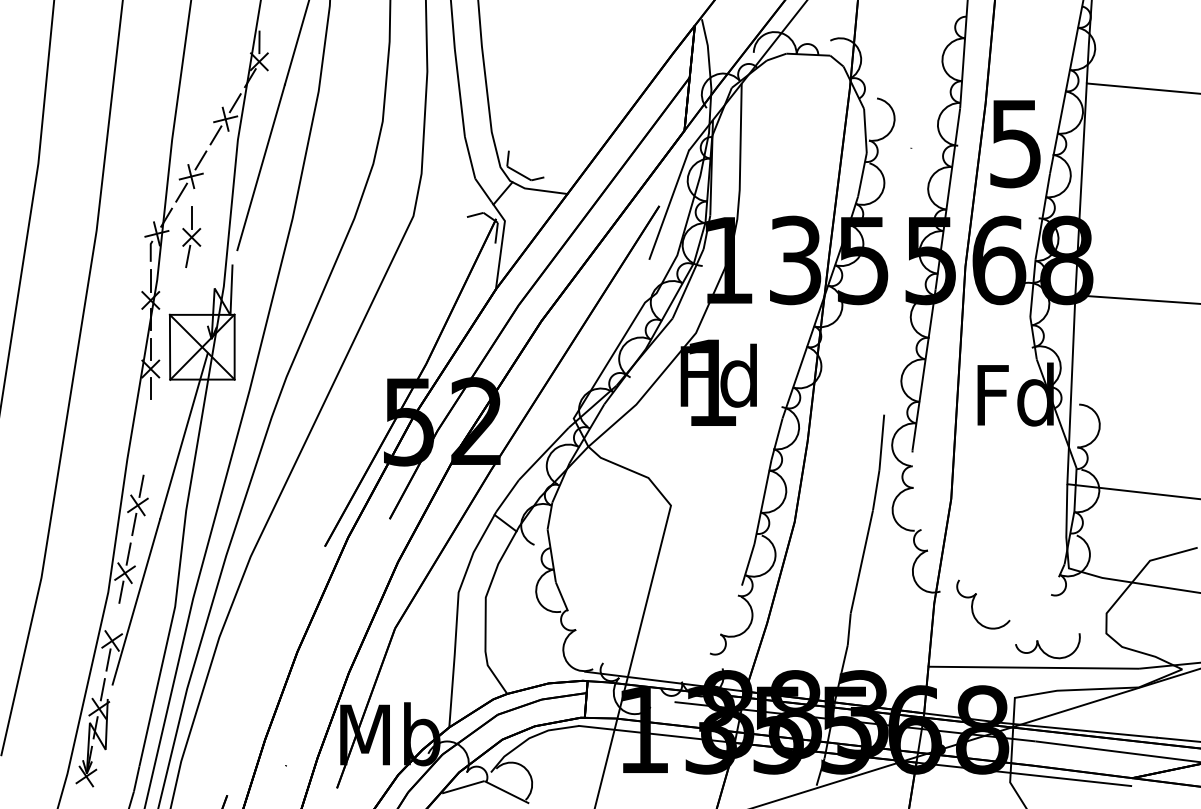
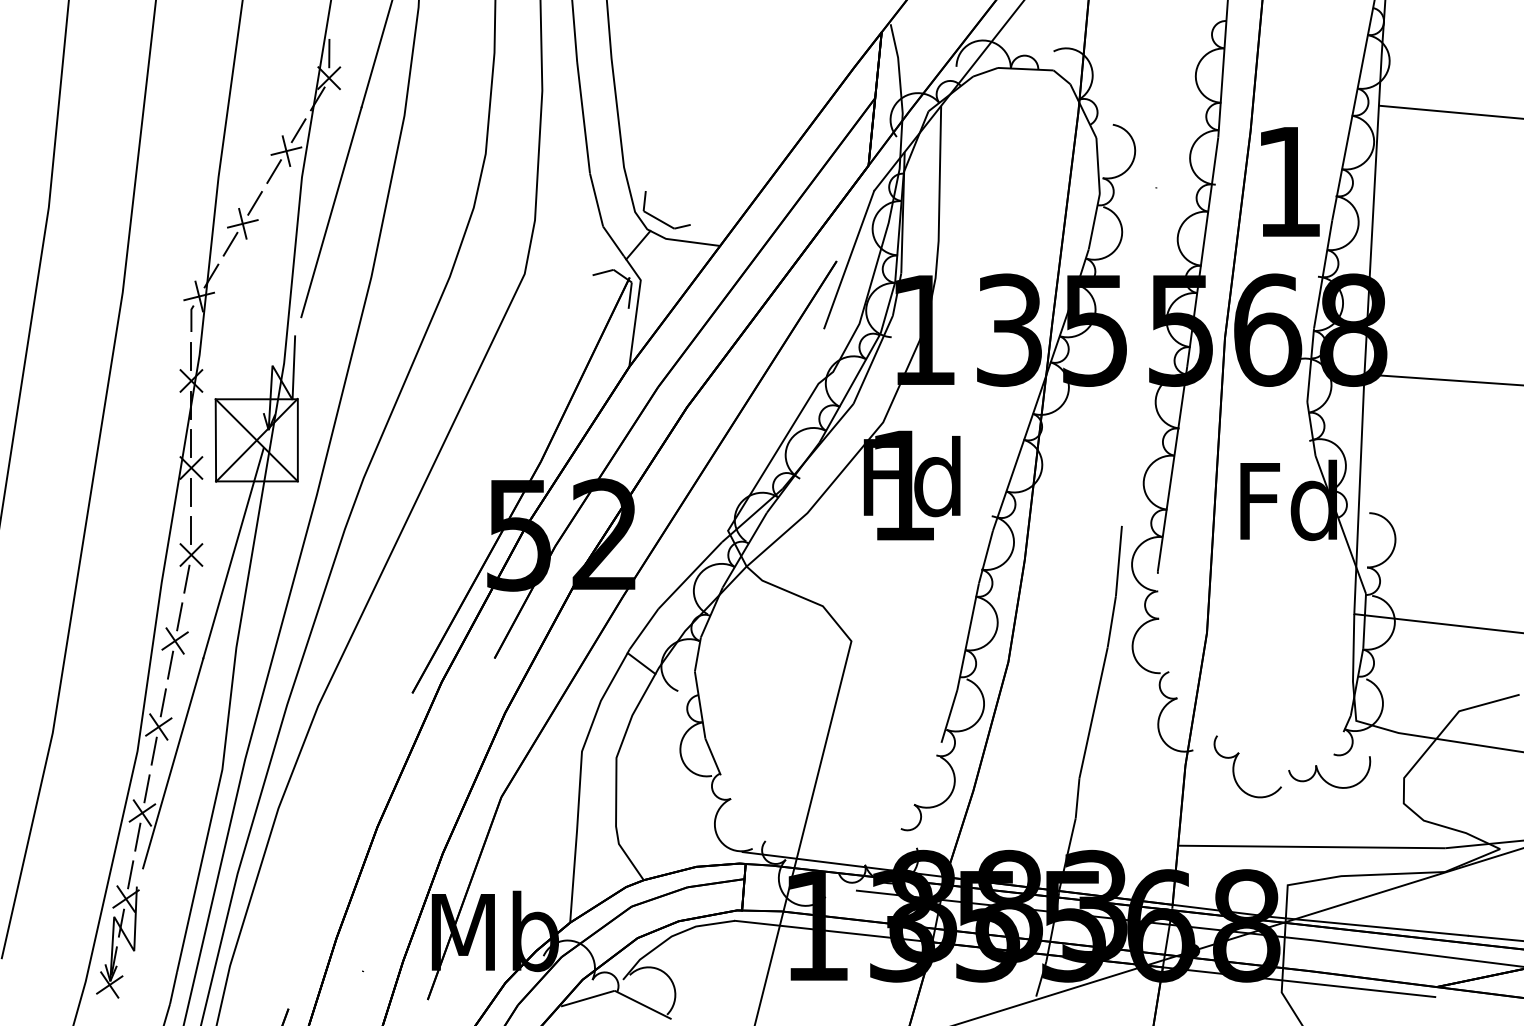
text: (1015, 143) -> (1288, 182), 5 -> 1
part: (191, 237) -> (191, 554), moved
line: (115, 621) -> (146, 788), added
part: (1043, 650) -> (1323, 777), moved

